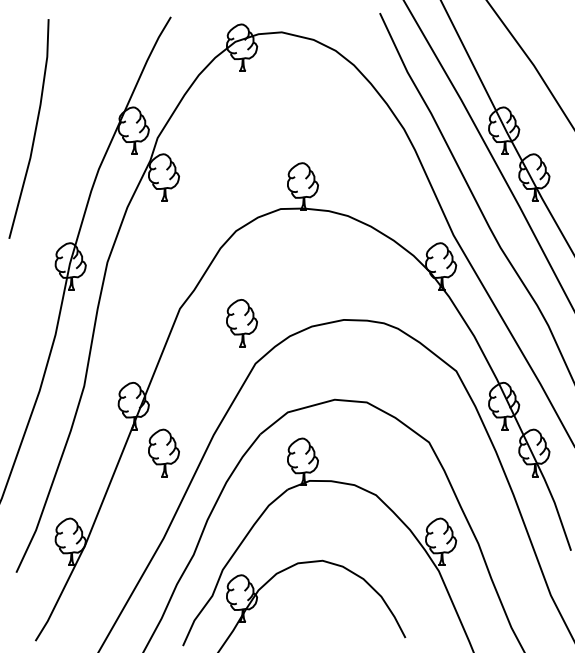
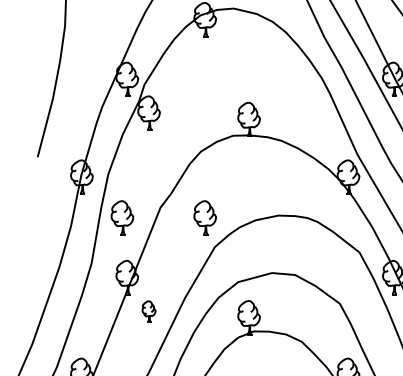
part: (126, 323) -> (122, 218), added
part: (163, 452) -> (148, 311), size x0.6

